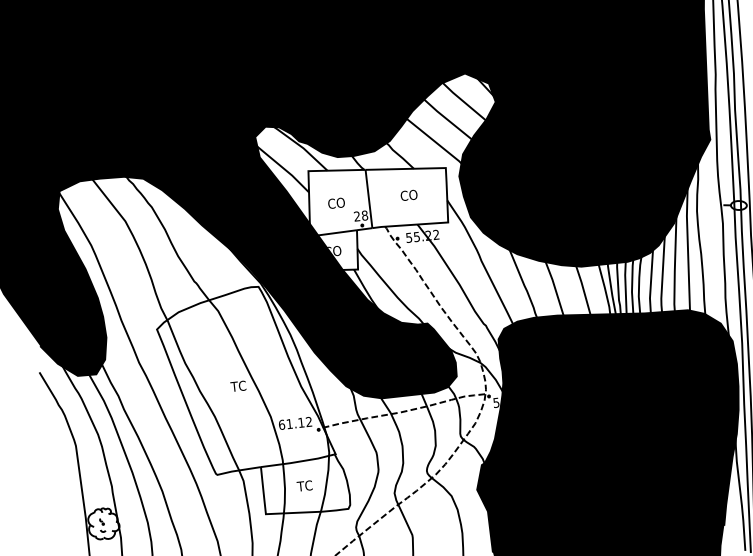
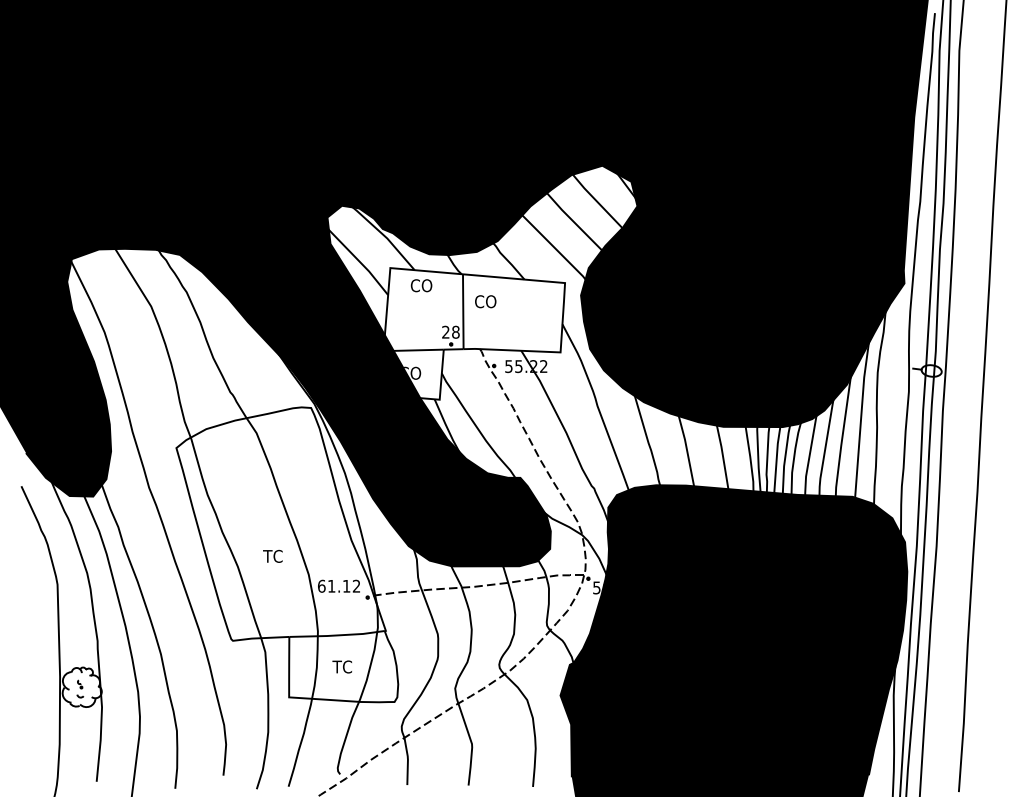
text: (408, 195) -> (485, 301), moved
text: (336, 203) -> (421, 285), moved
text: (238, 385) -> (272, 555), moved

